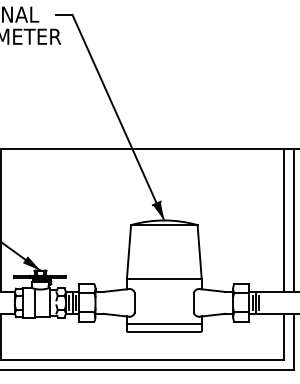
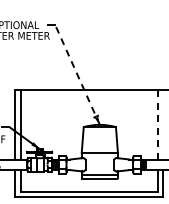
line: (118, 118) -> (77, 75), solid -> dashed
line: (283, 219) -> (157, 124), solid -> dashed
line: (293, 219) -> (162, 124), removed

